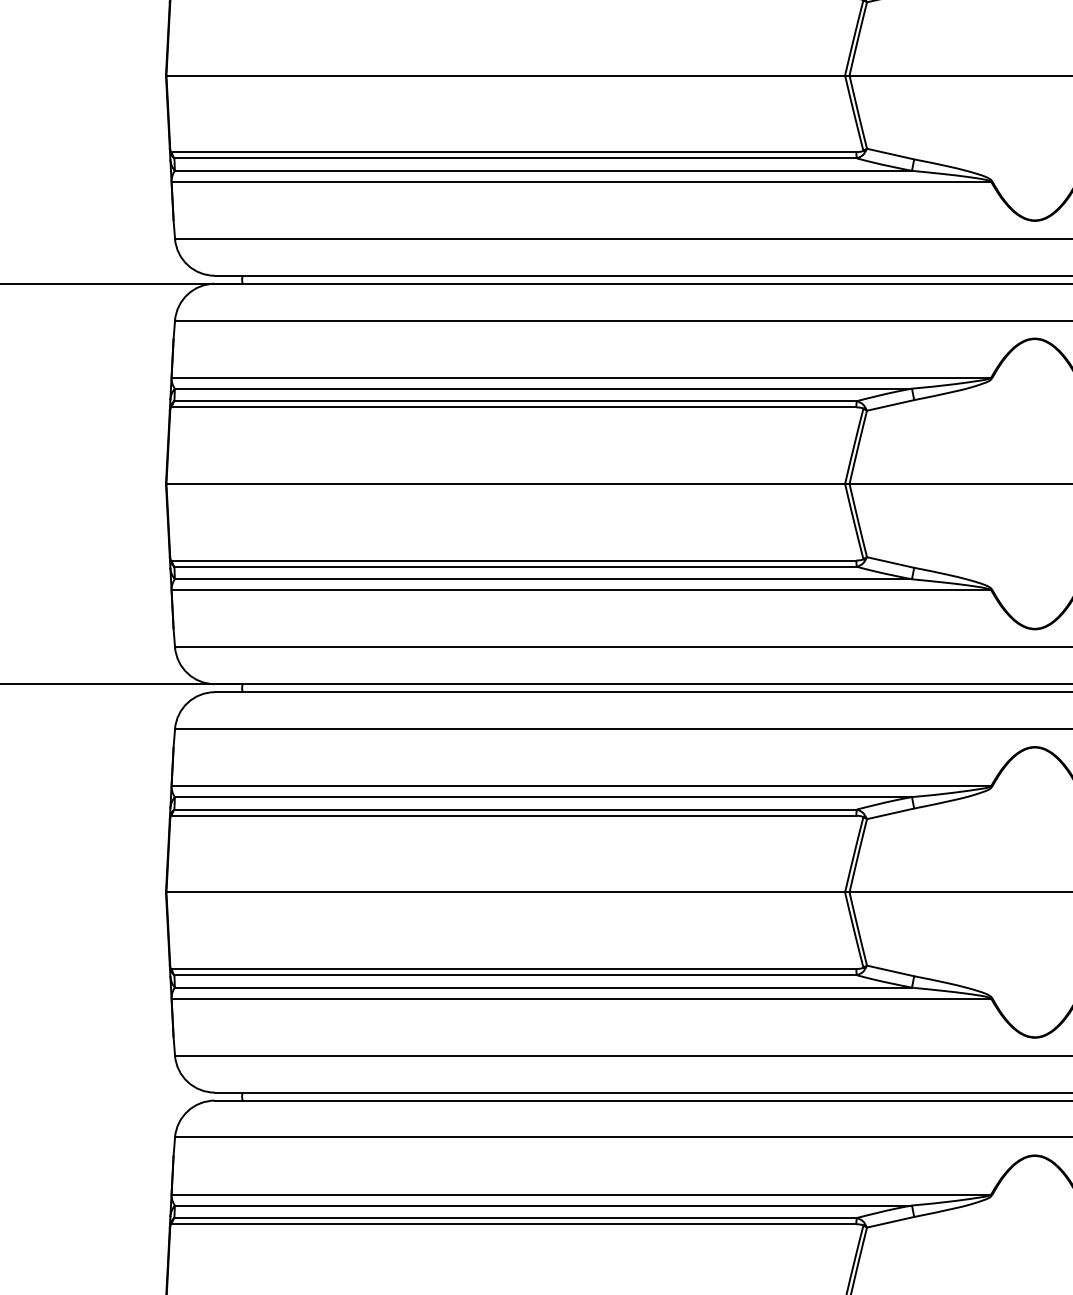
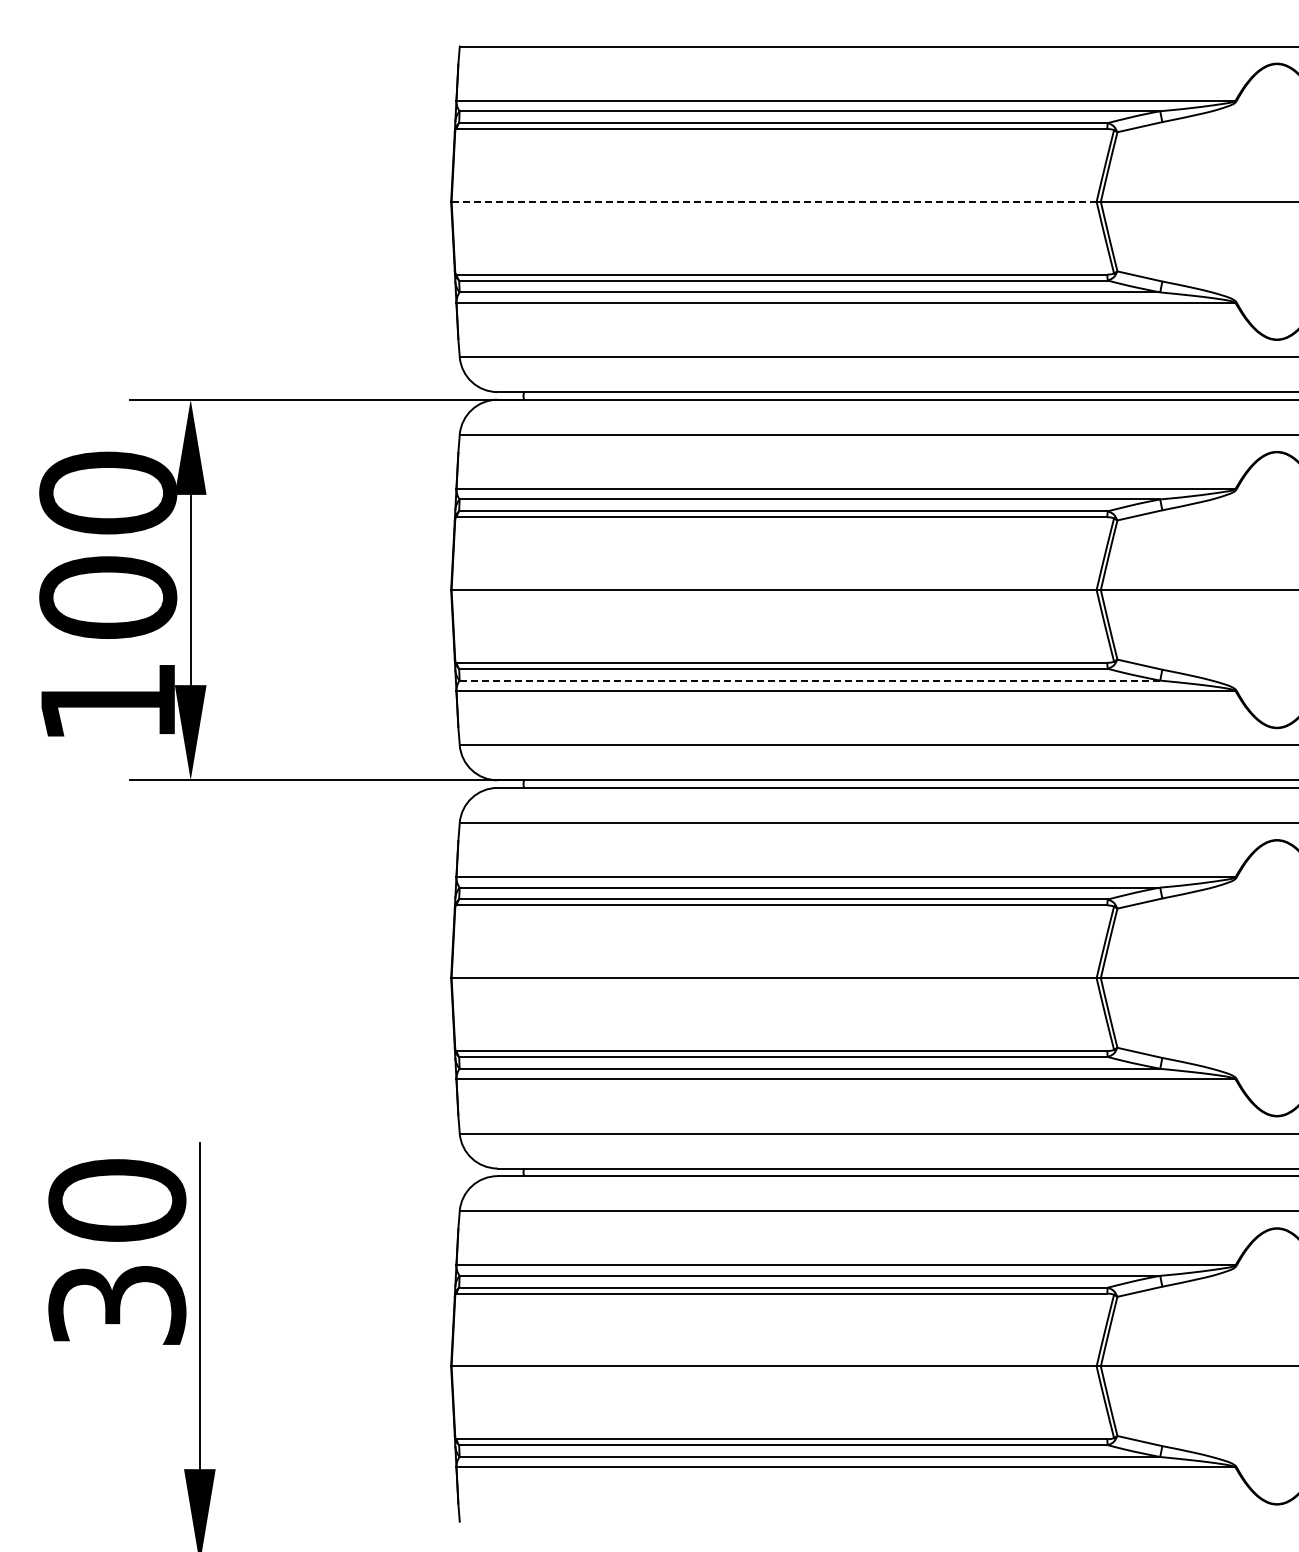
line: (506, 75) -> (774, 201), solid -> dashed
line: (544, 579) -> (810, 680), solid -> dashed

